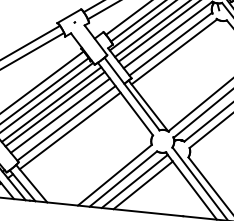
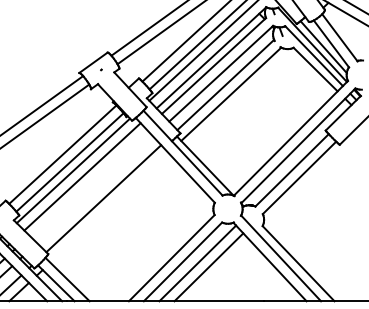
line: (55, 108) -> (87, 181), removed
line: (60, 115) -> (95, 189), removed
line: (70, 130) -> (109, 207), removed

